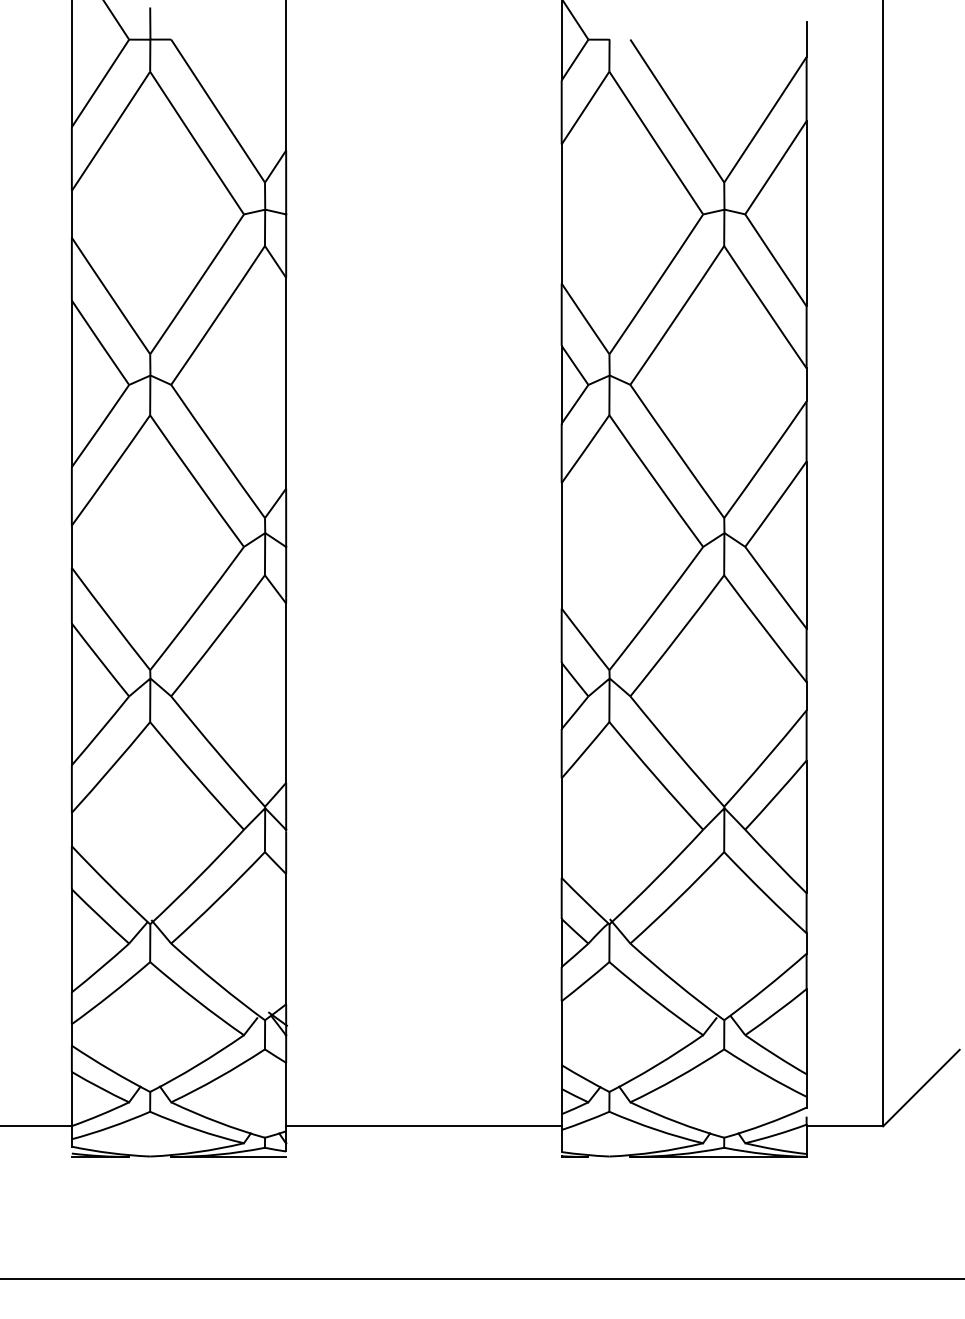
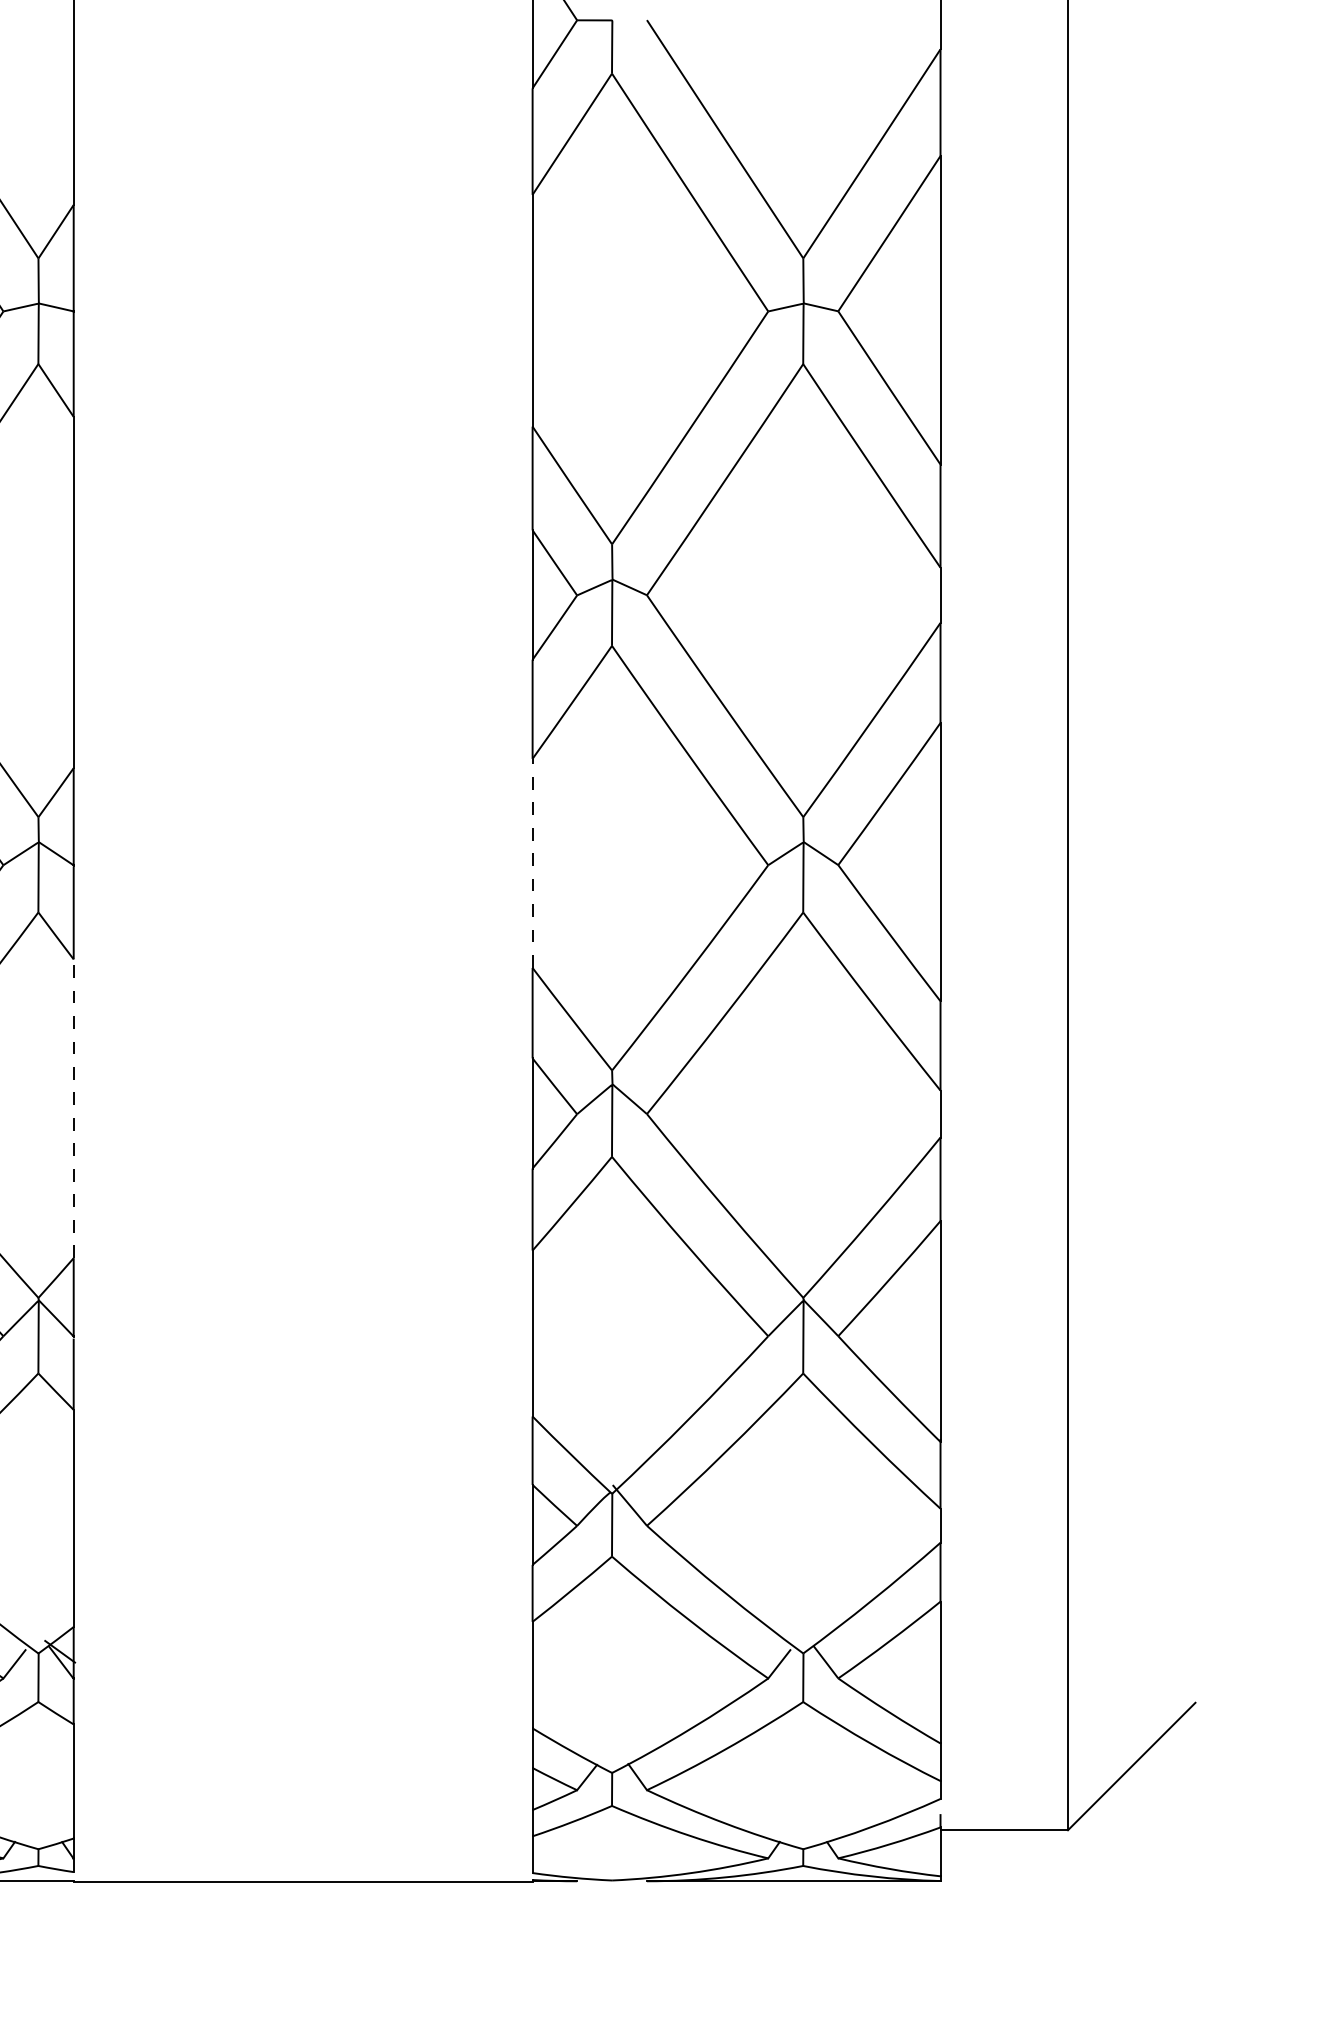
line: (561, 545) -> (532, 862), solid -> dashed
line: (286, 693) -> (74, 1109), solid -> dashed
line: (423, 1126) -> (302, 1882), moved

